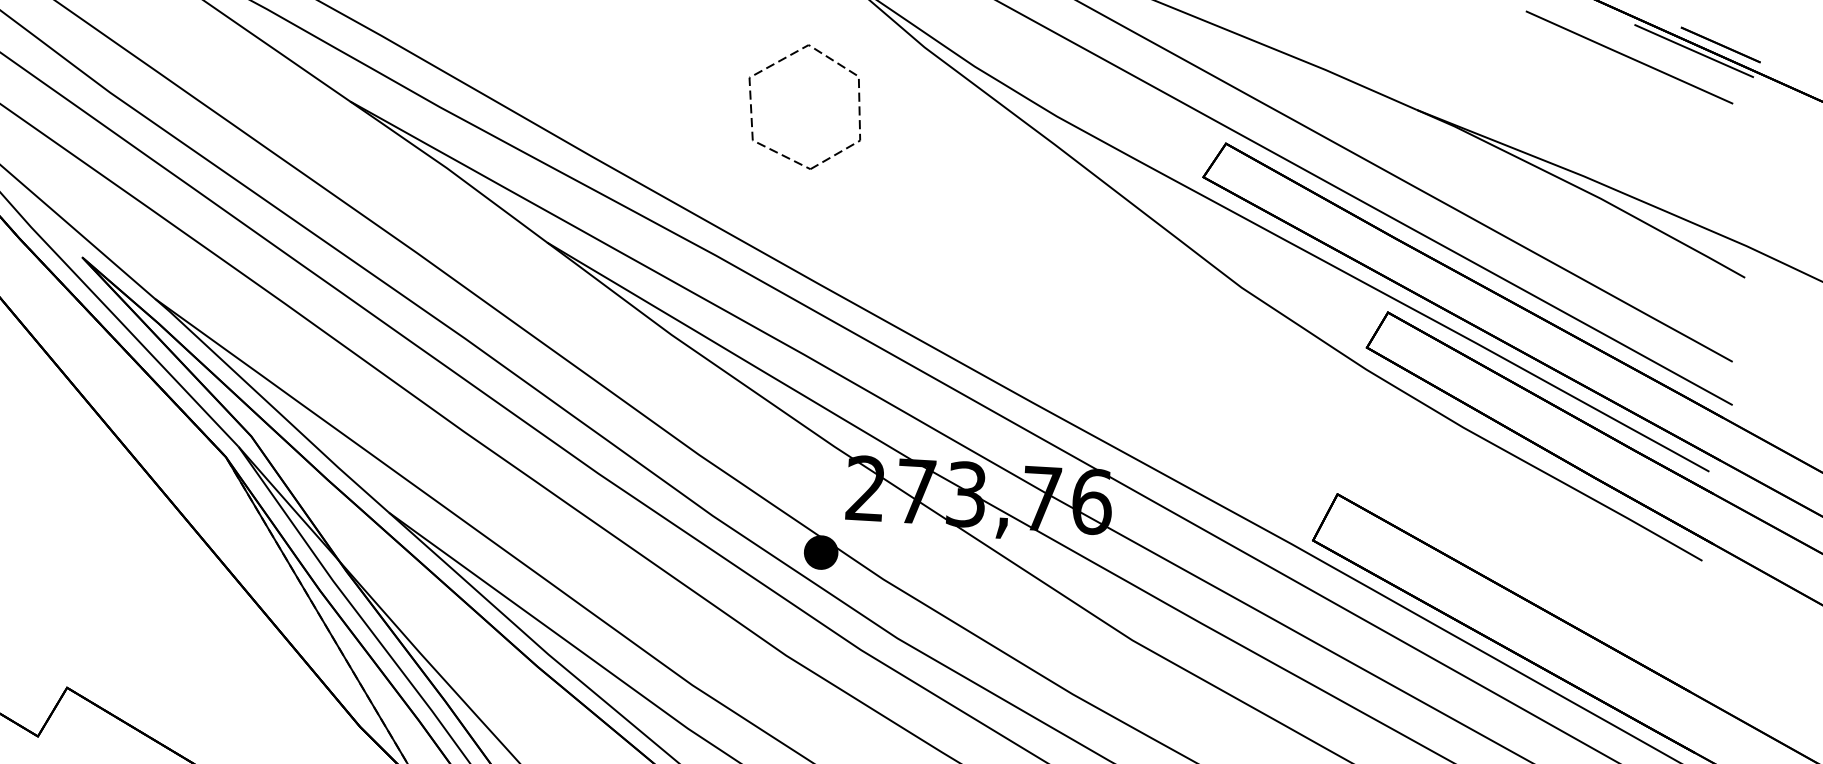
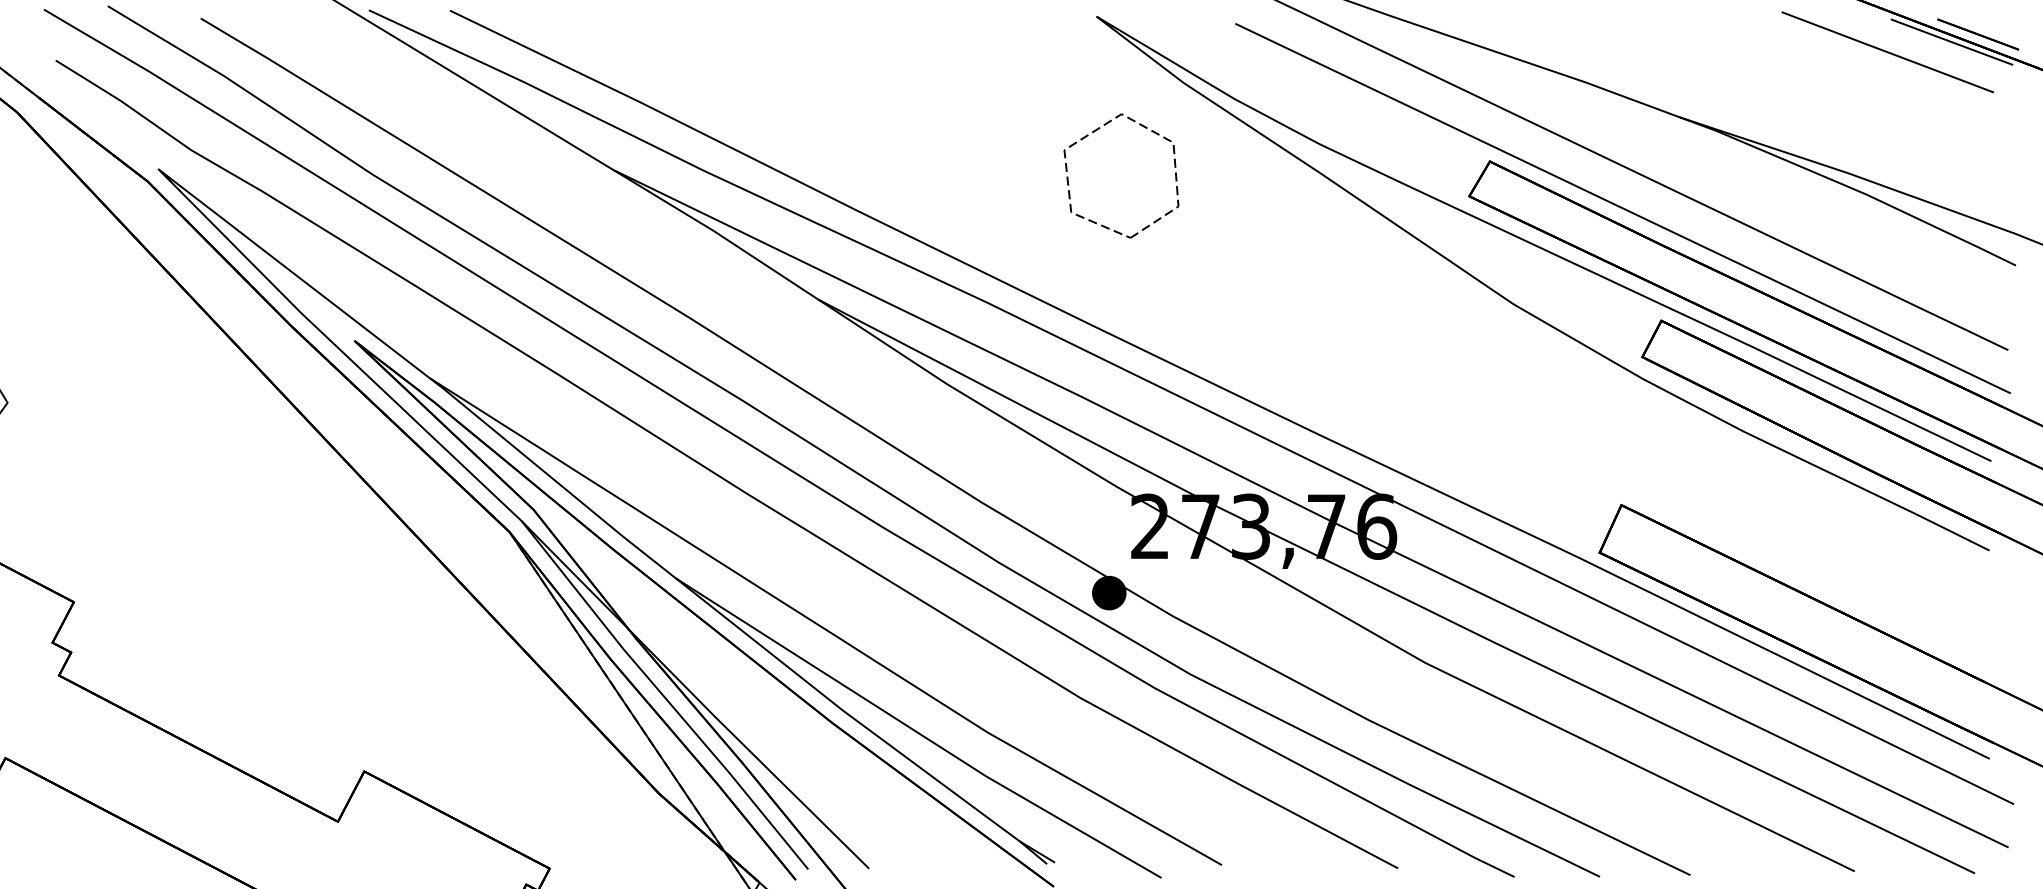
part: (780, 61) -> (1094, 132), moved

